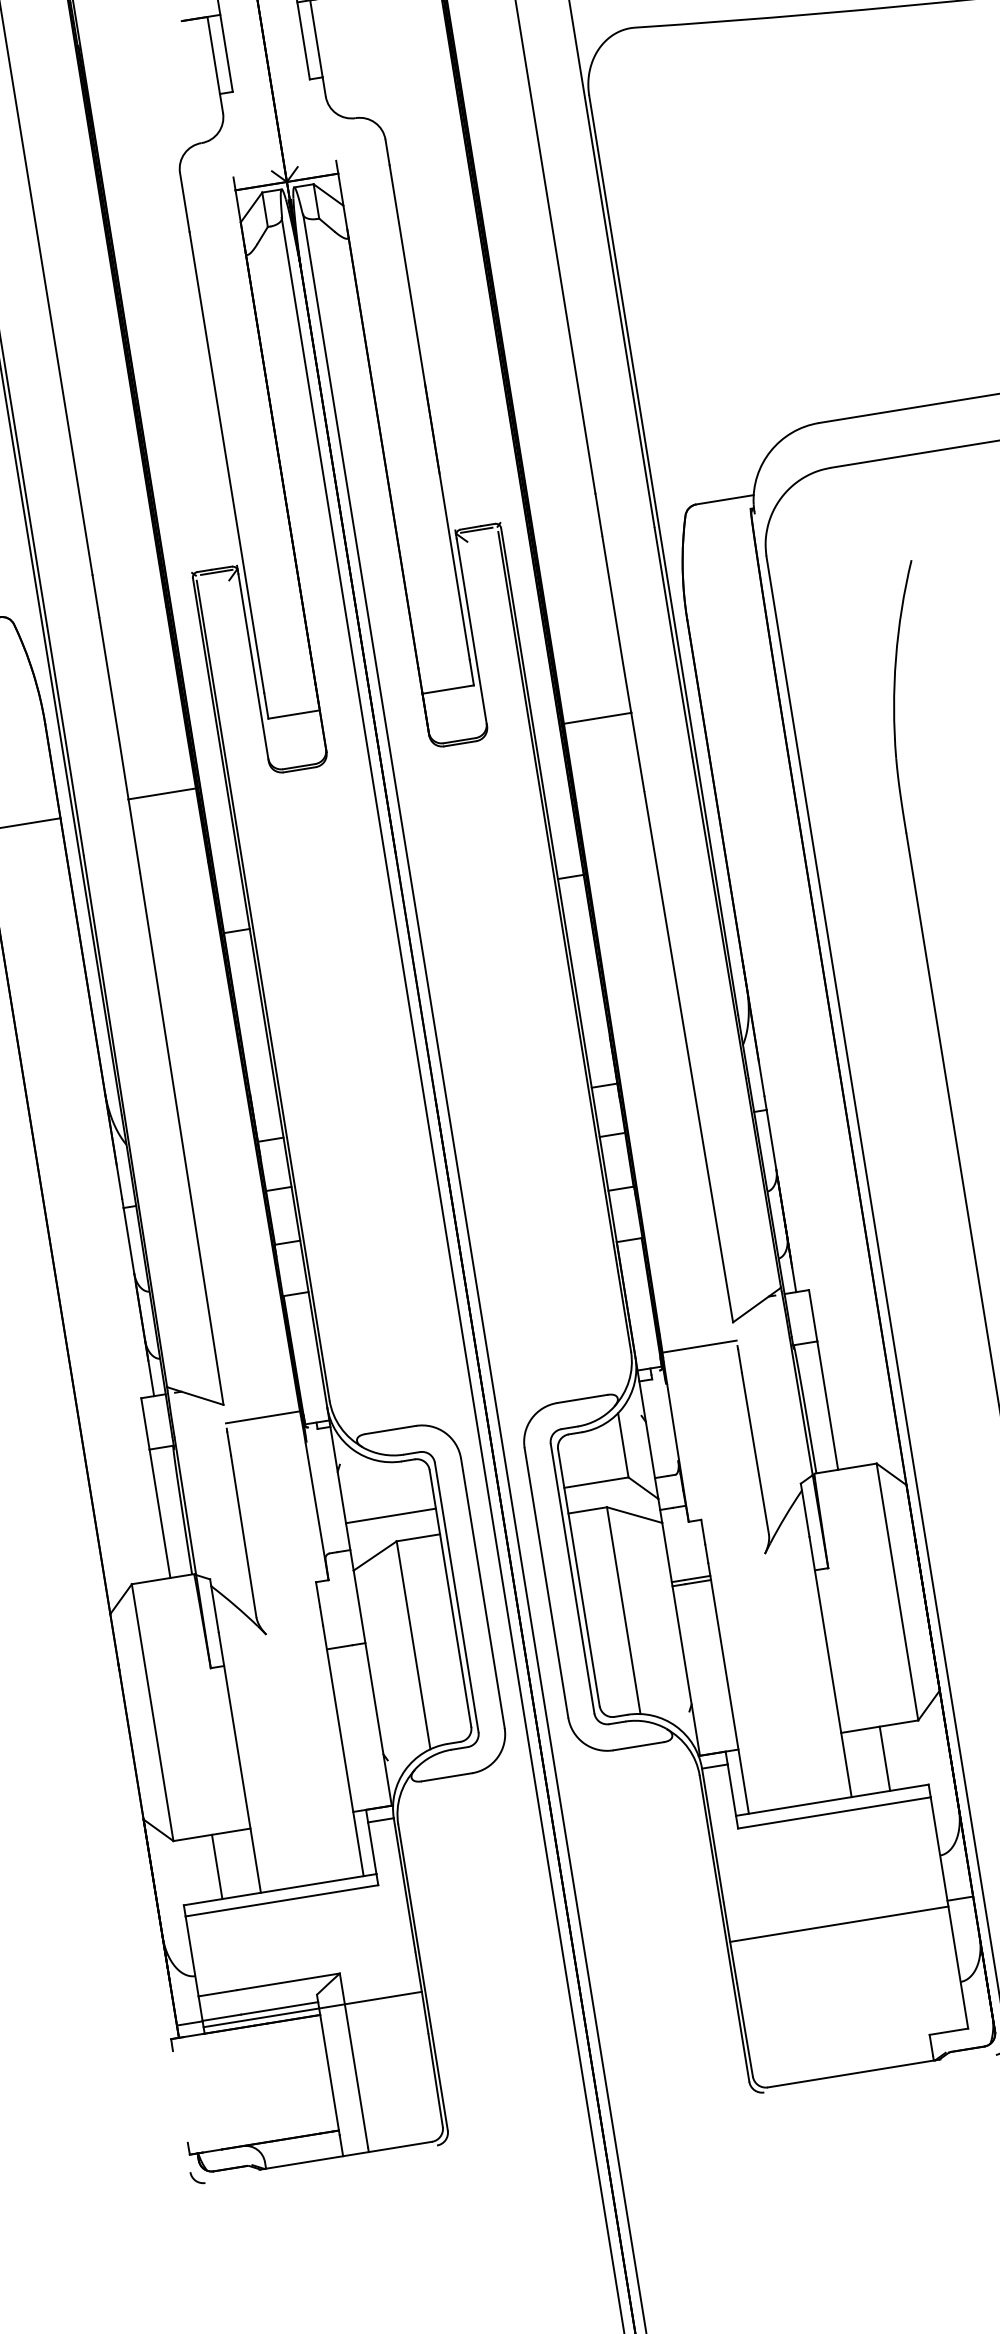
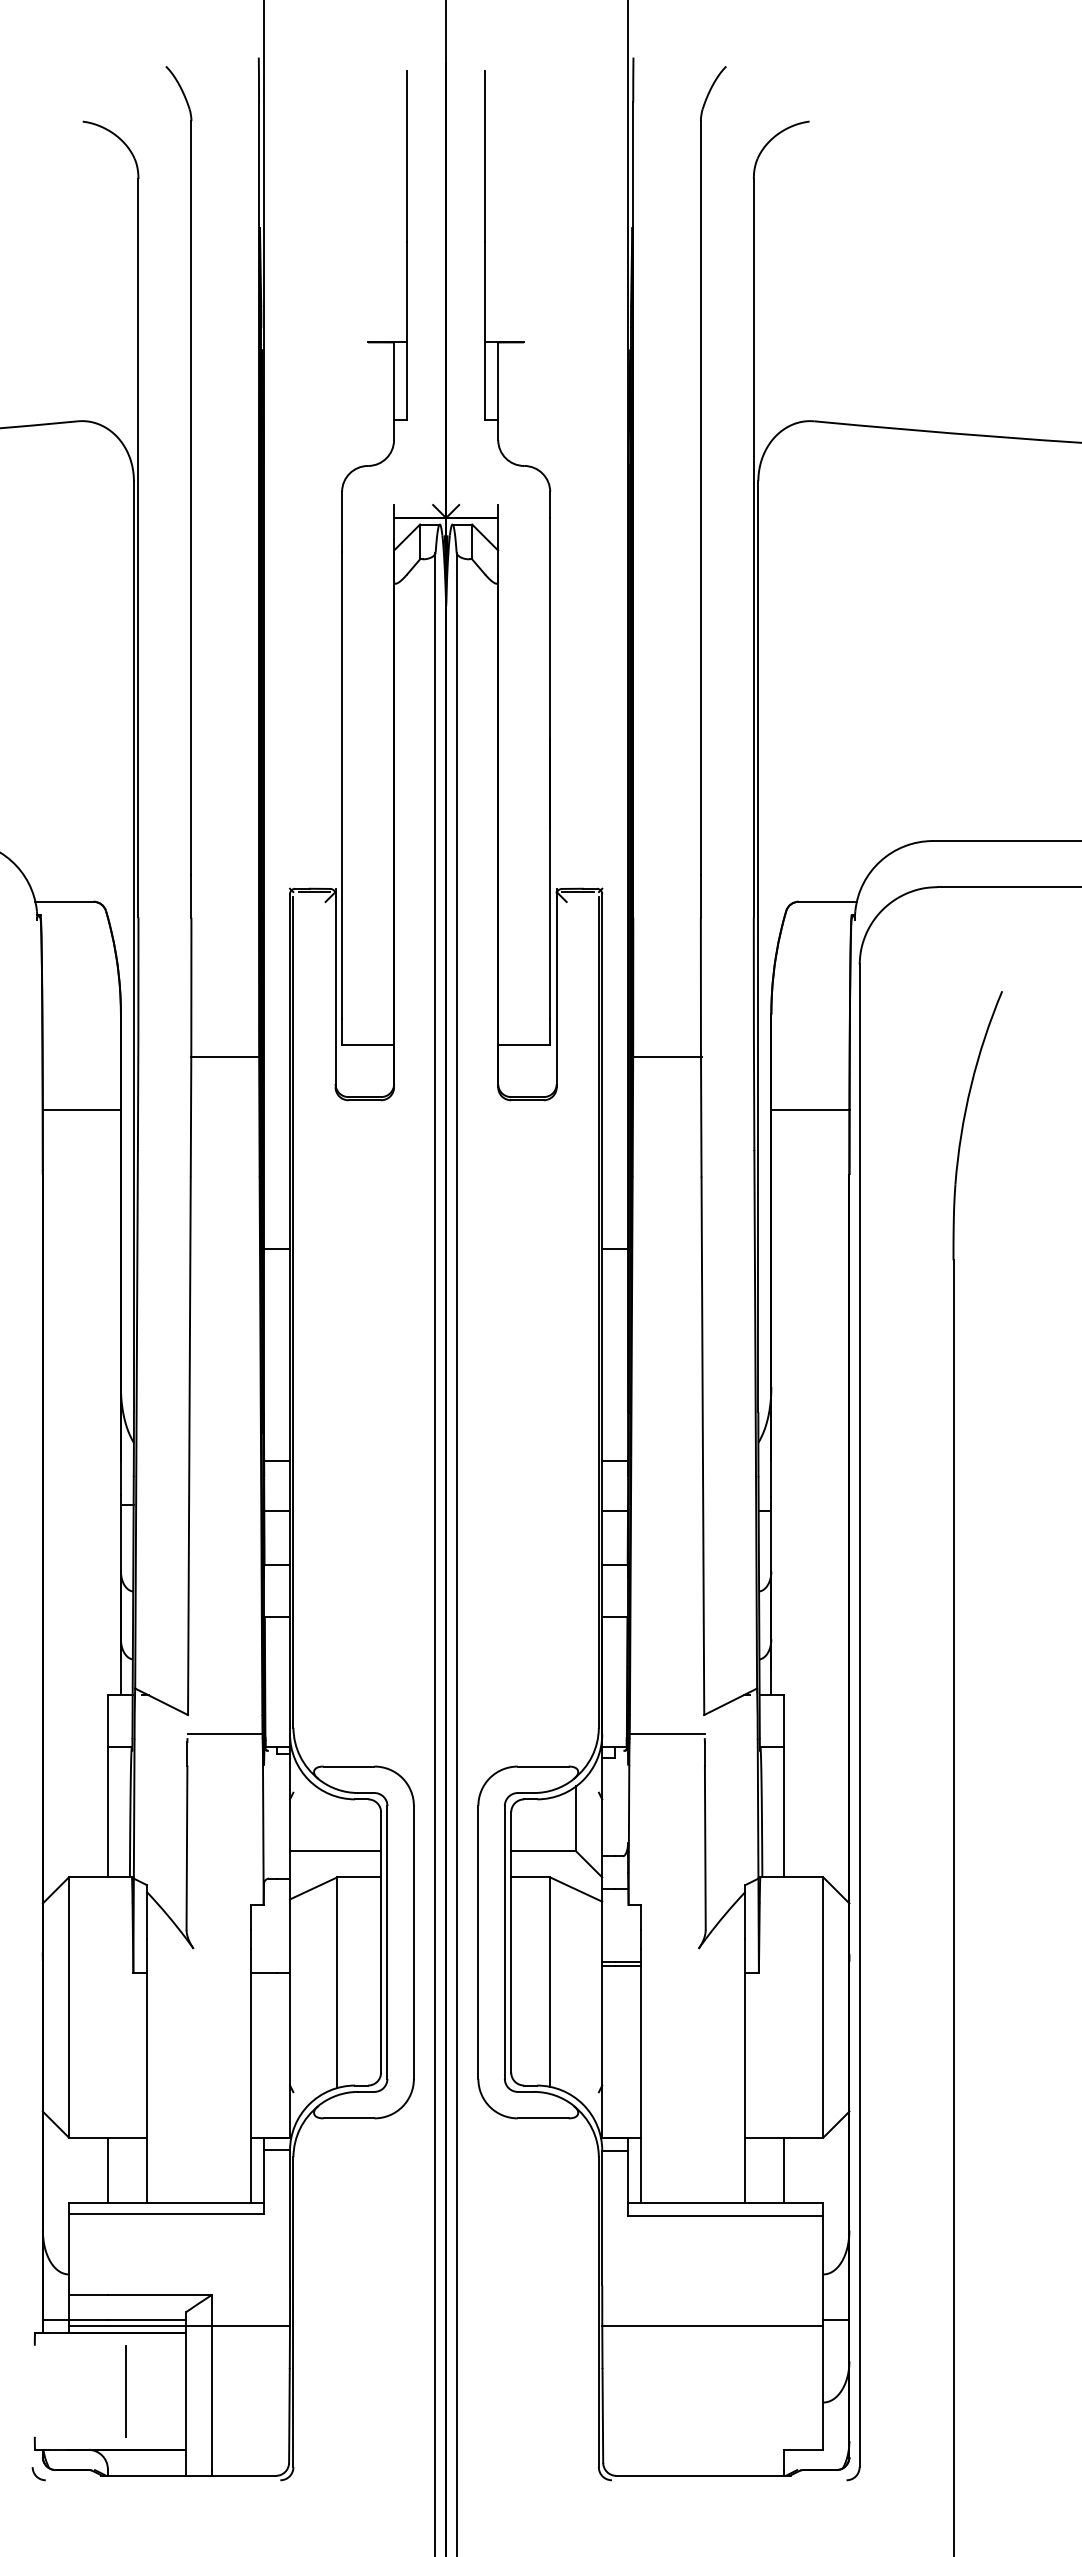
line: (741, 707) -> (810, 1109), added
line: (597, 718) -> (666, 1057), moved
line: (161, 794) -> (224, 1057), moved
line: (269, 2082) -> (125, 2391), added

